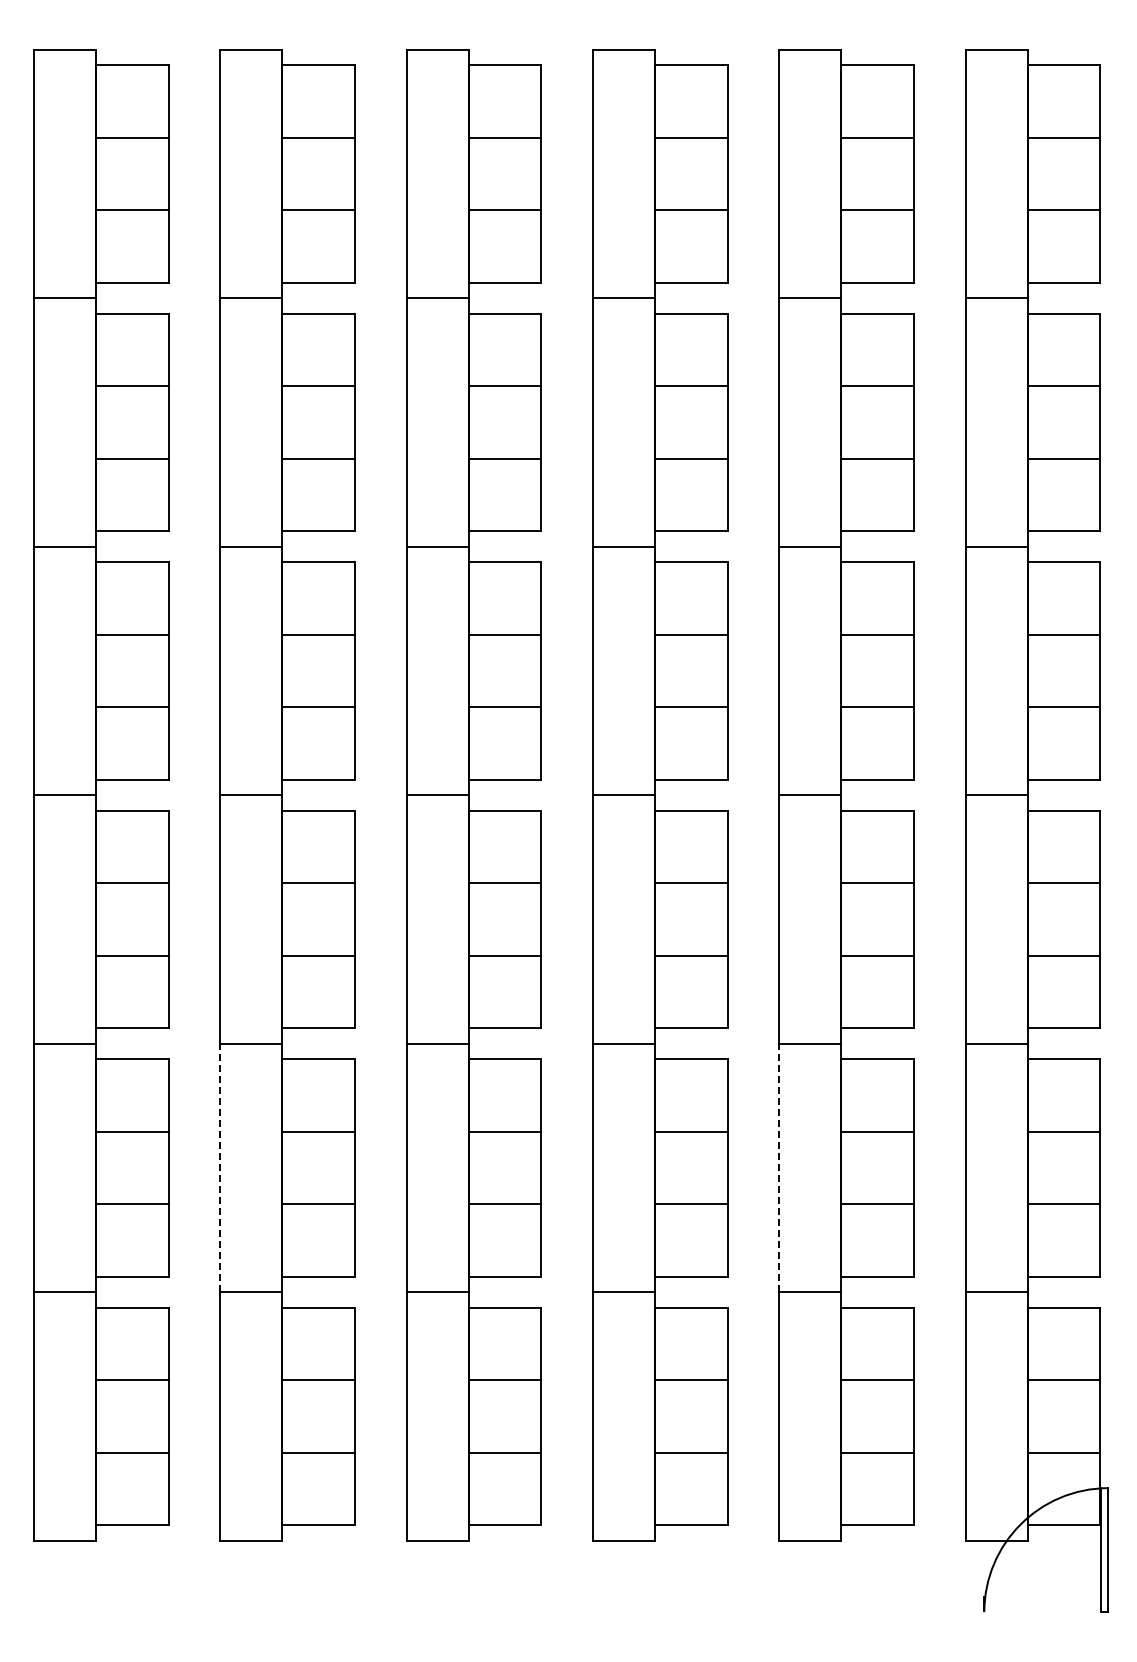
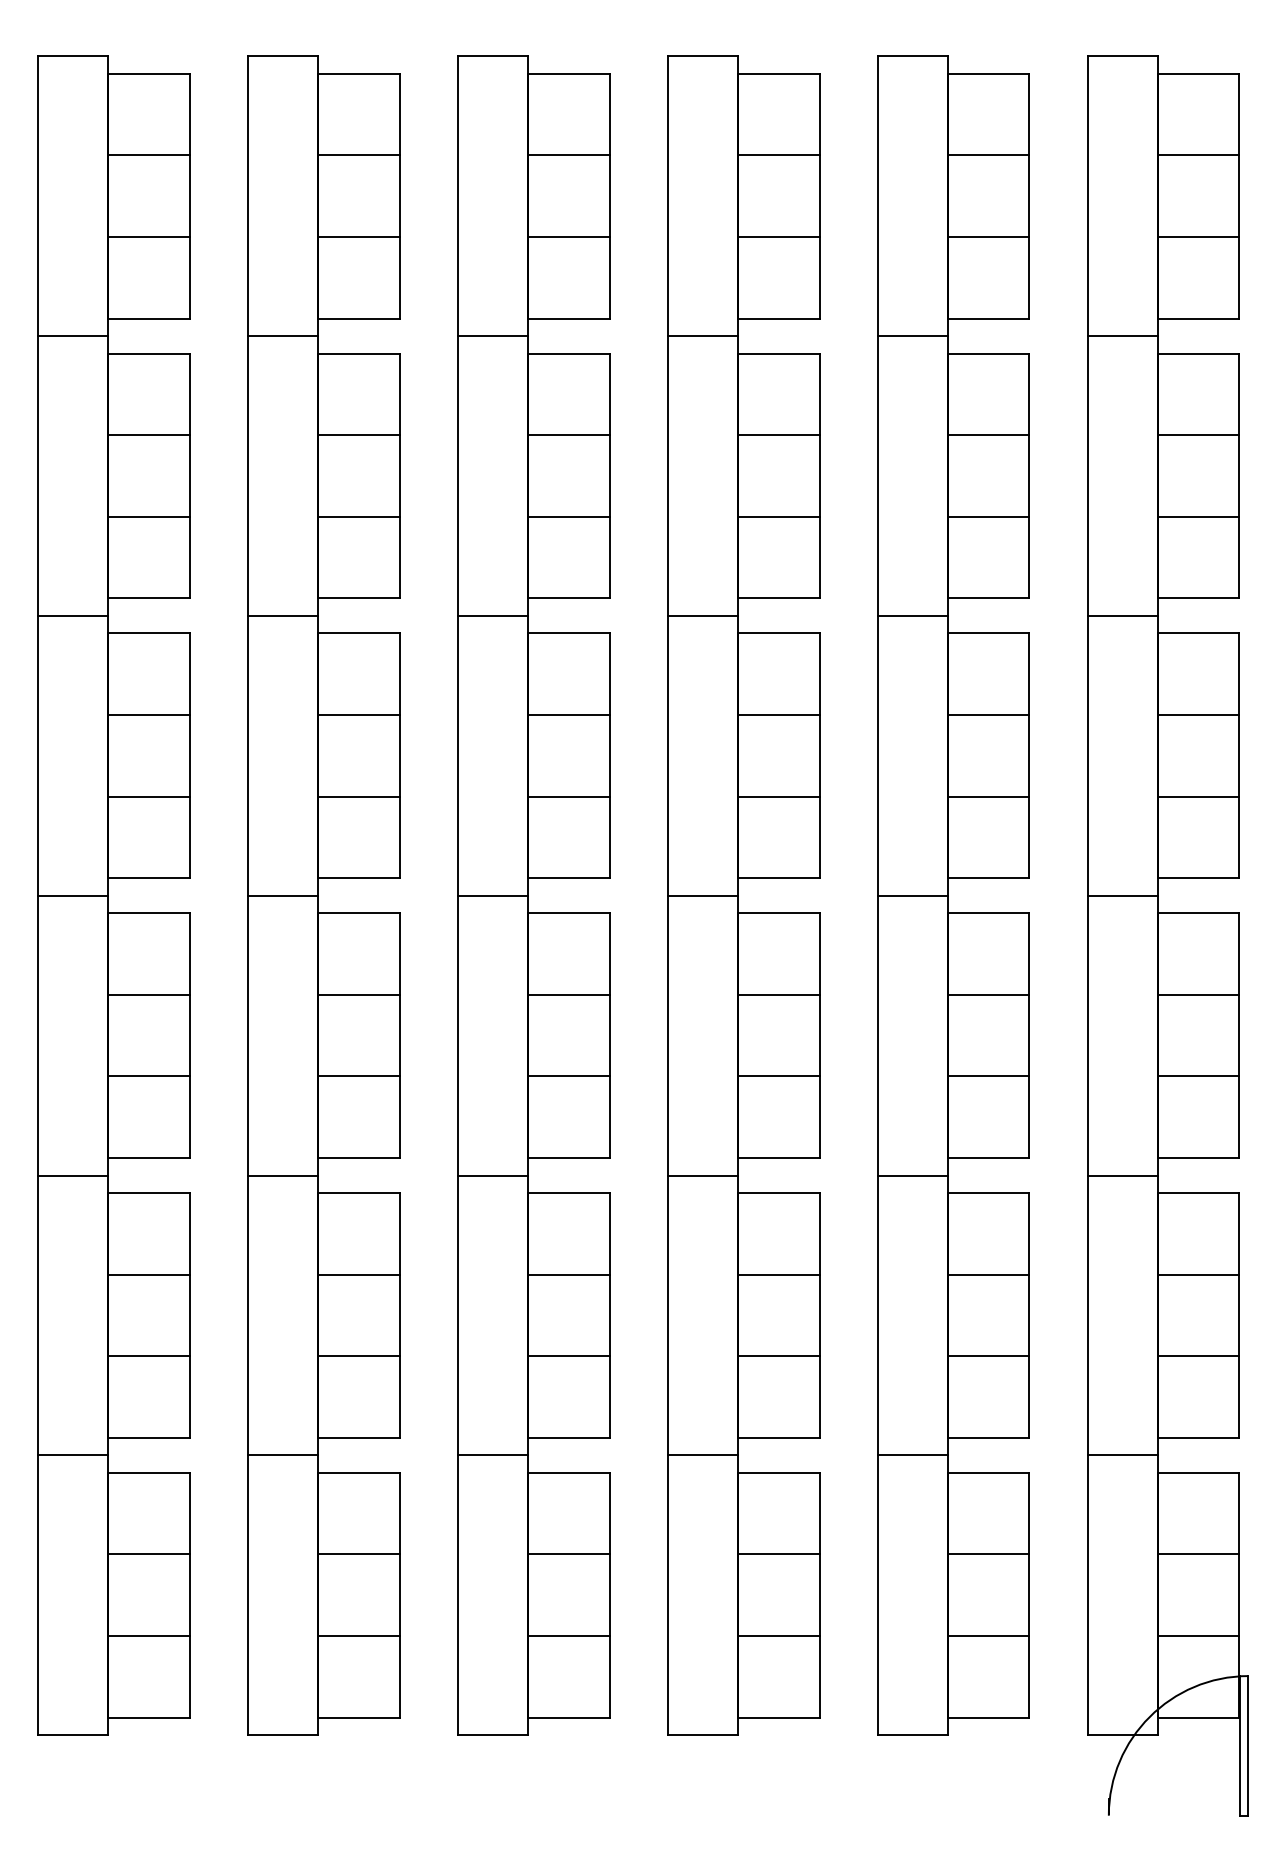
line: (220, 1167) -> (248, 1314), dashed -> solid
line: (779, 1167) -> (878, 1314), dashed -> solid

